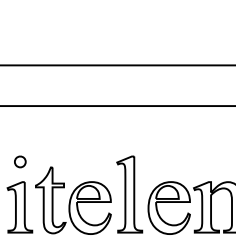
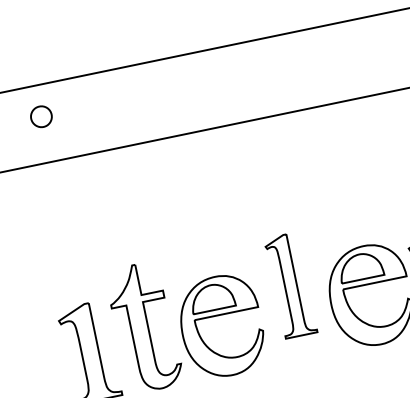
part: (20, 161) -> (41, 115), moved
part: (129, 194) -> (290, 285), size x0.7

